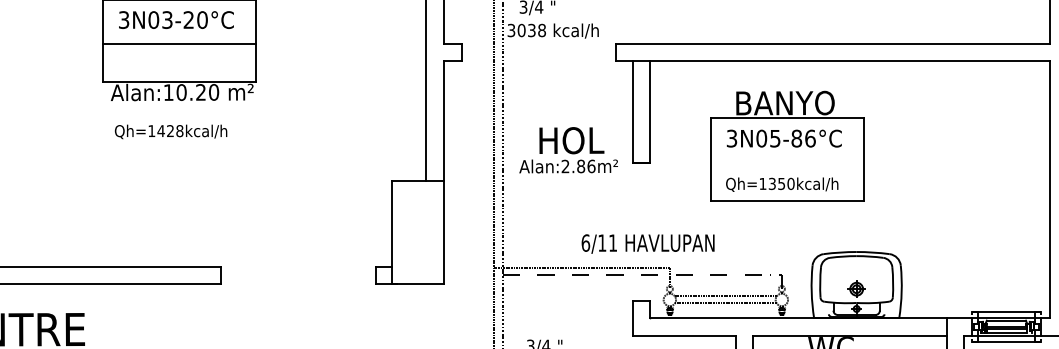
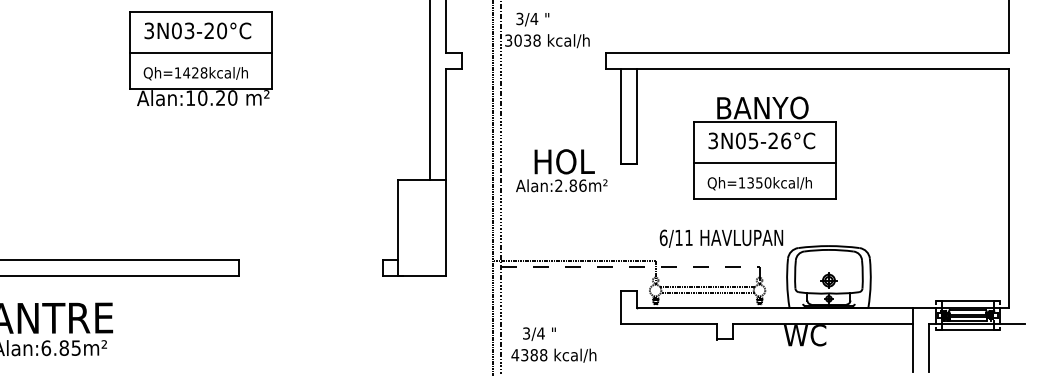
text: (170, 131) -> (195, 73), moved
text: (796, 138) -> (773, 140), 3N05-86°C -> 3N05-26°C
text: (568, 150) -> (561, 170), moved
line: (787, 162) -> (764, 163), added
text: (648, 243) -> (721, 238), moved

